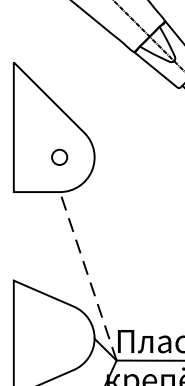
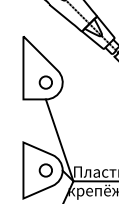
circle: (59, 157) -> (45, 82), size x1.67
line: (87, 274) -> (59, 139), dashed -> solid
circle: (59, 338) -> (45, 170), added

